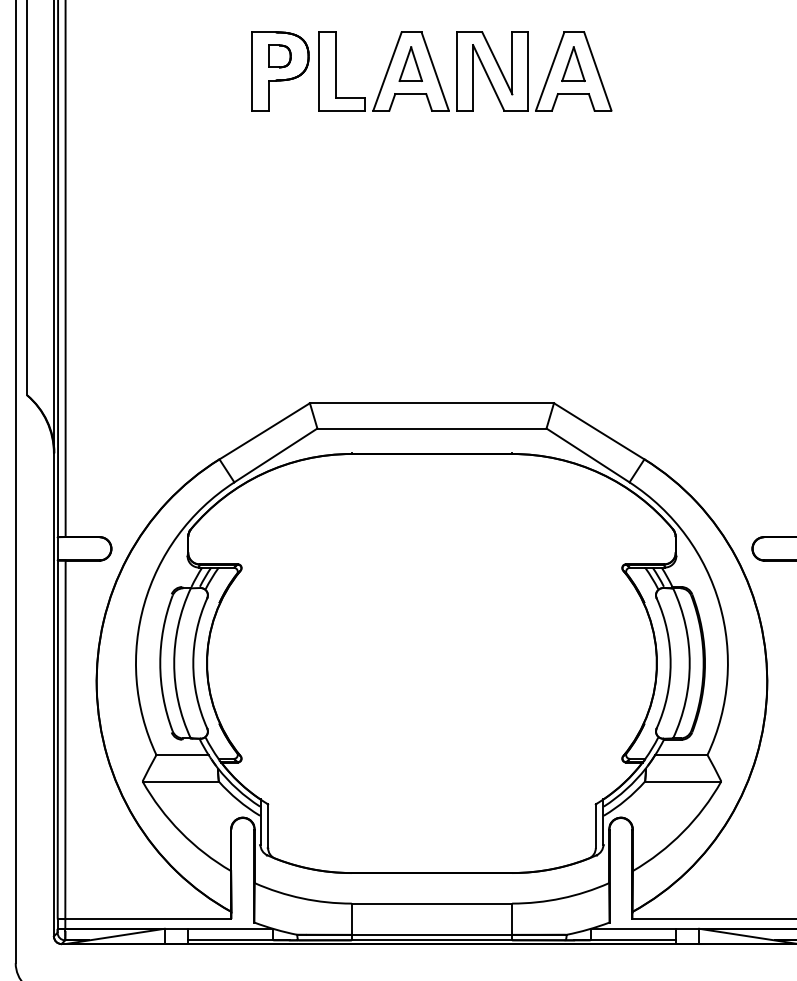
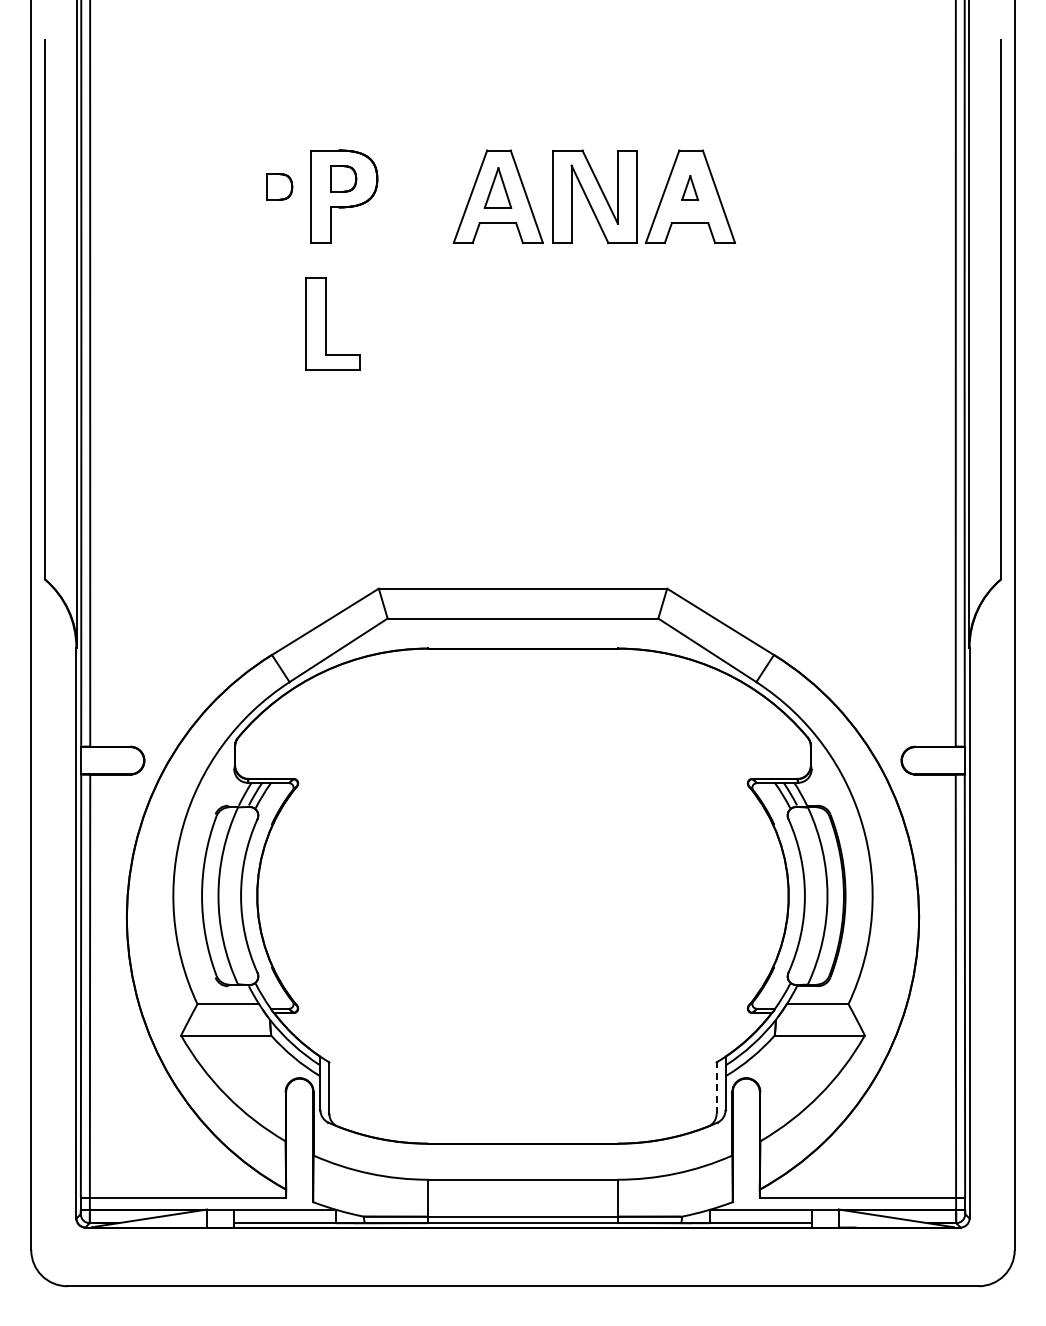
part: (225, 62) -> (279, 186), added
part: (572, 63) -> (689, 187), size x0.6
part: (341, 71) -> (332, 323), moved
line: (595, 826) -> (716, 1088), solid -> dashed

